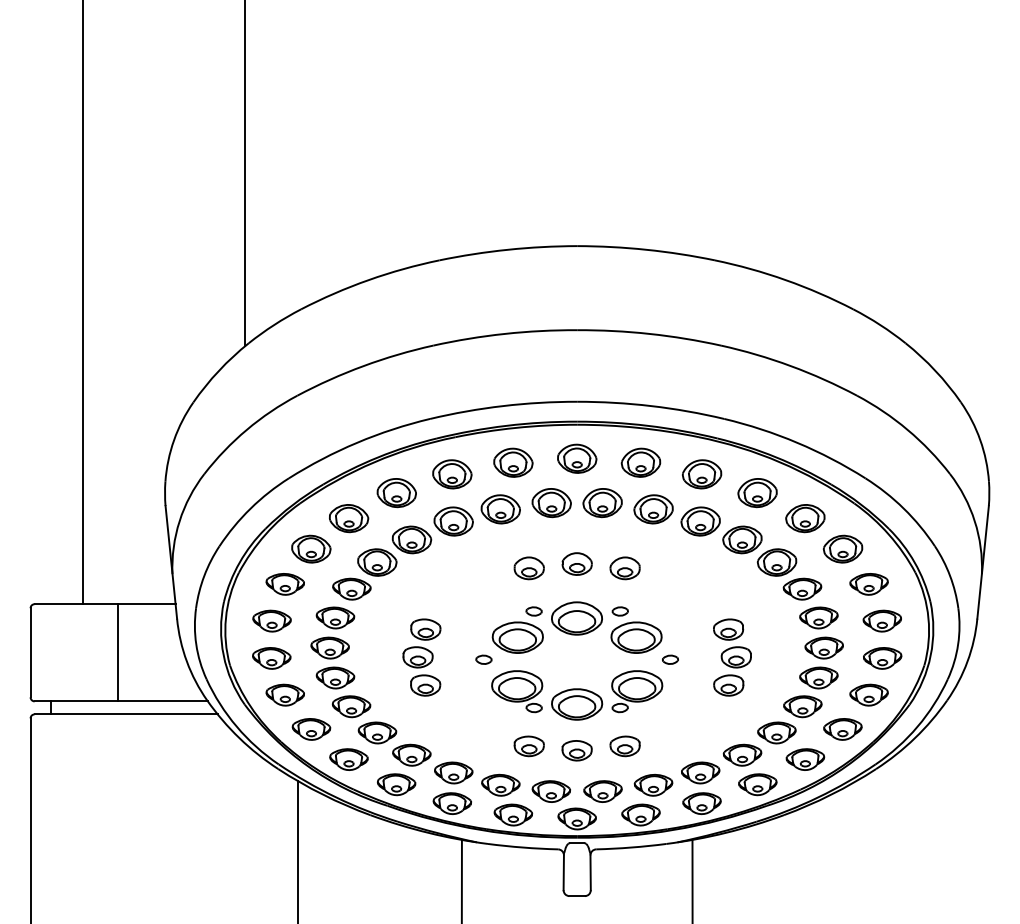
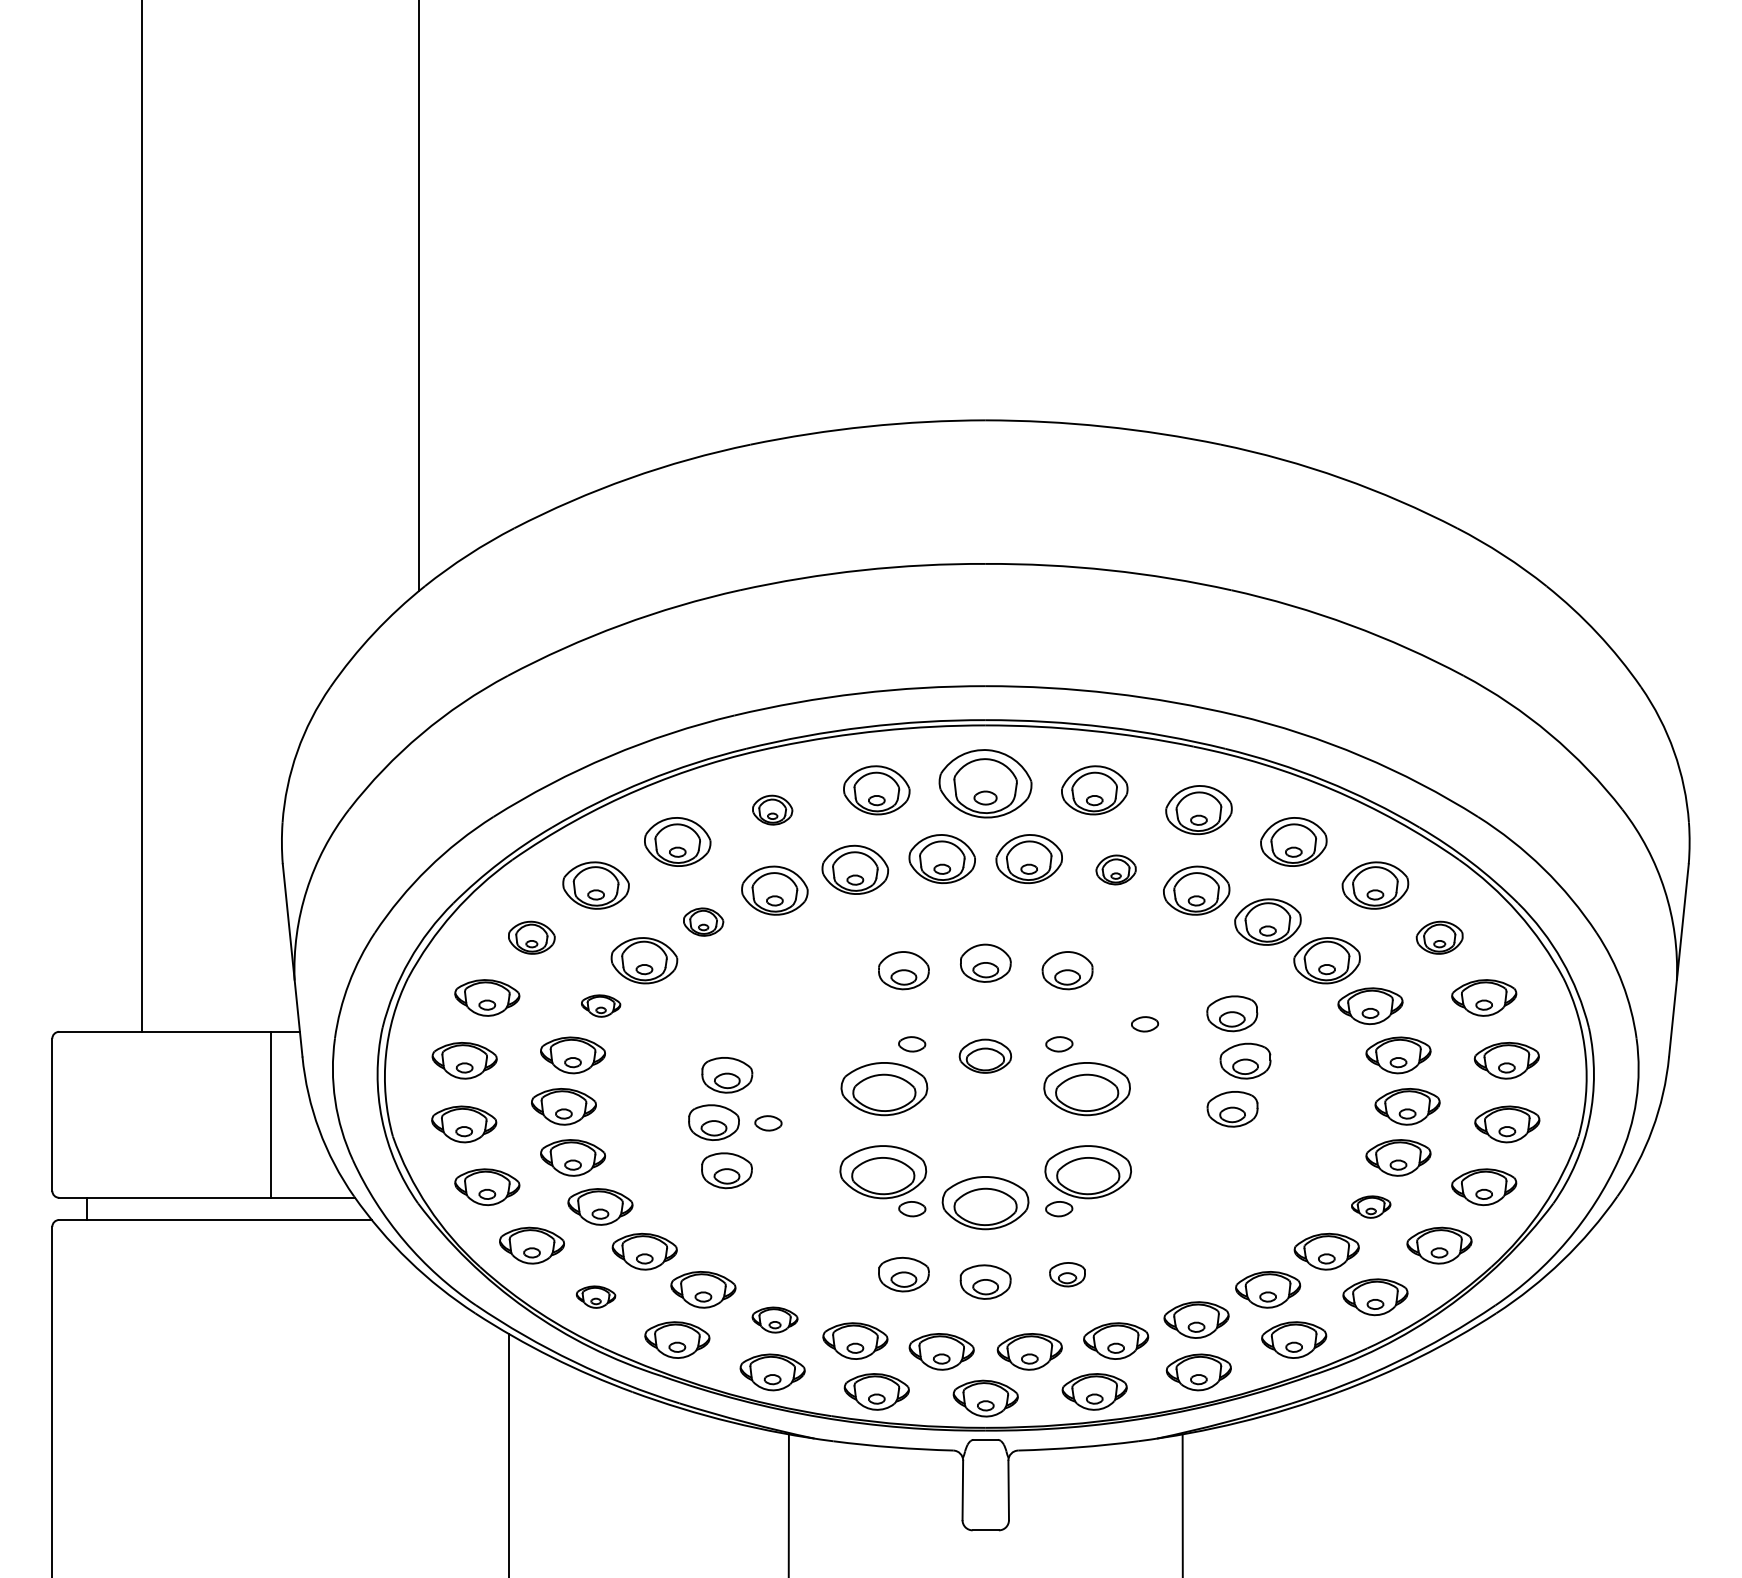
part: (577, 458) -> (986, 783), size x1.4
part: (452, 474) -> (772, 810), size x0.6
part: (653, 509) -> (1116, 870), size x0.6
part: (411, 539) -> (702, 921), size x0.6
part: (311, 548) -> (532, 936), size x0.7
part: (842, 548) -> (1438, 936), size x0.7
part: (351, 588) -> (600, 1005), size x0.6
part: (576, 618) -> (984, 1056), size x0.6
line: (117, 652) -> (270, 1114), moved
part: (732, 657) -> (1239, 1061), moved
part: (483, 659) -> (767, 1122), moved
part: (670, 659) -> (1145, 1023), moved
part: (802, 706) -> (1370, 1206), size x0.6
part: (624, 746) -> (1066, 1274), size x0.7
part: (348, 759) -> (595, 1297), size x0.6
part: (453, 772) -> (774, 1319), size x0.7

